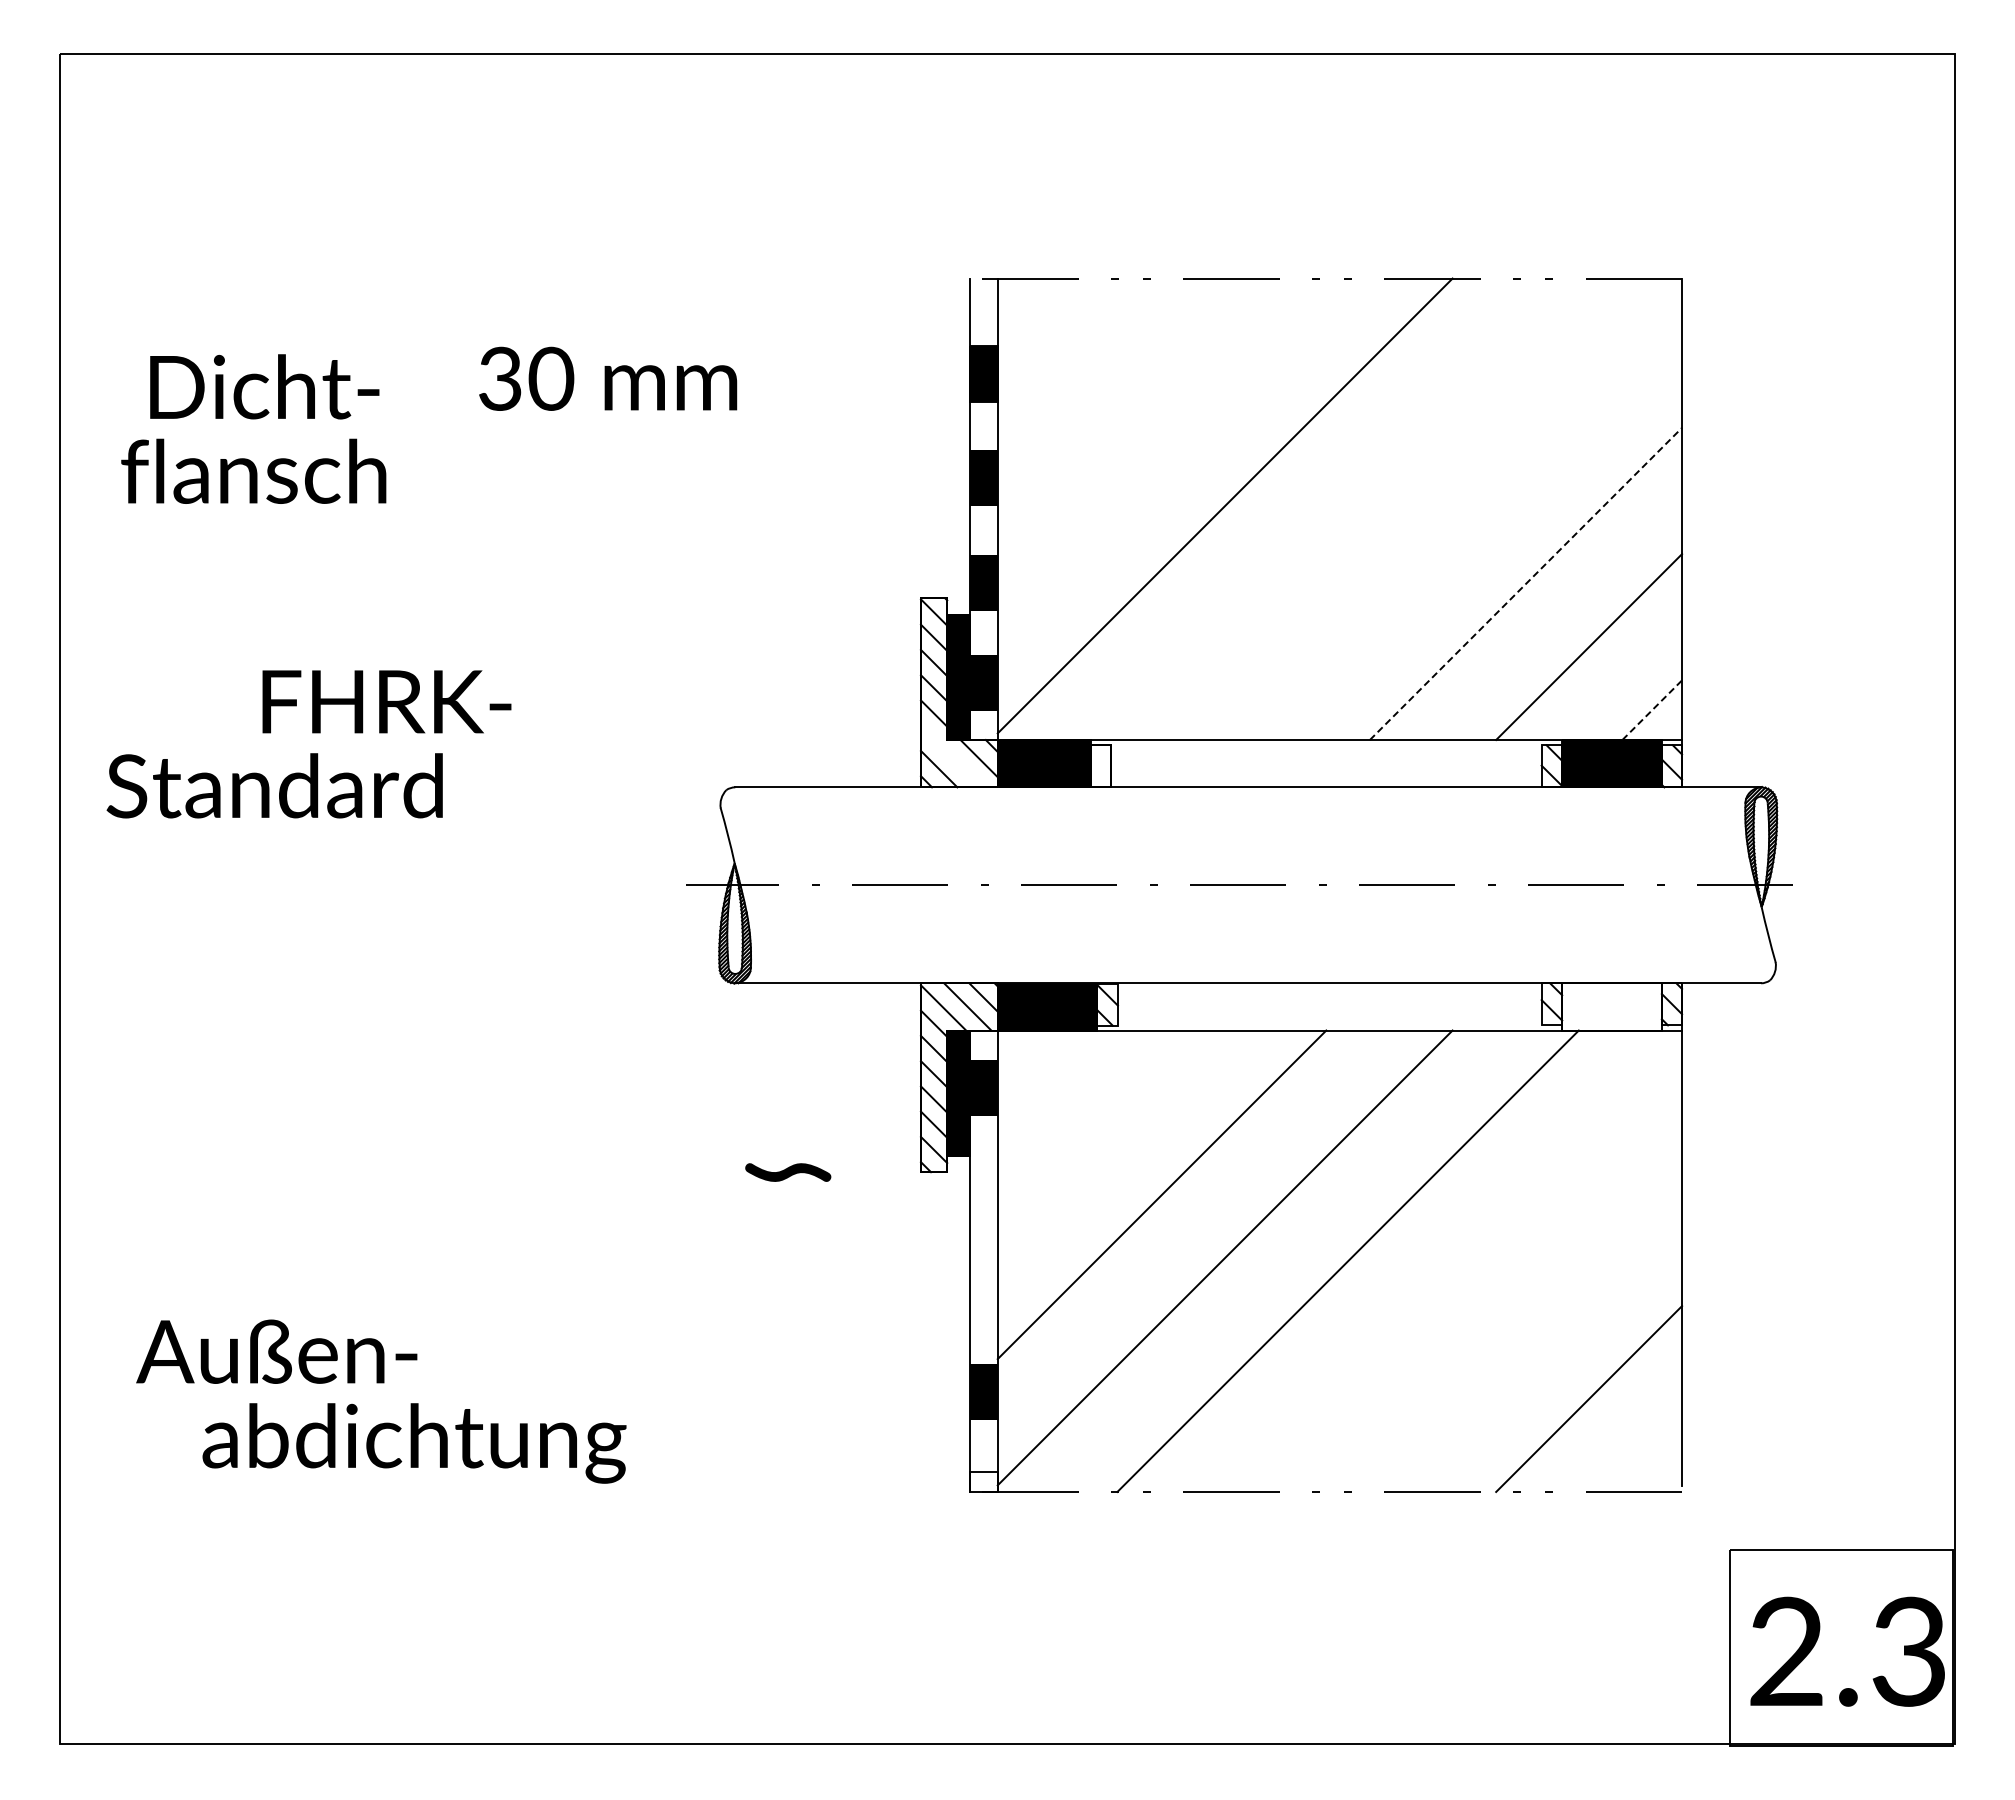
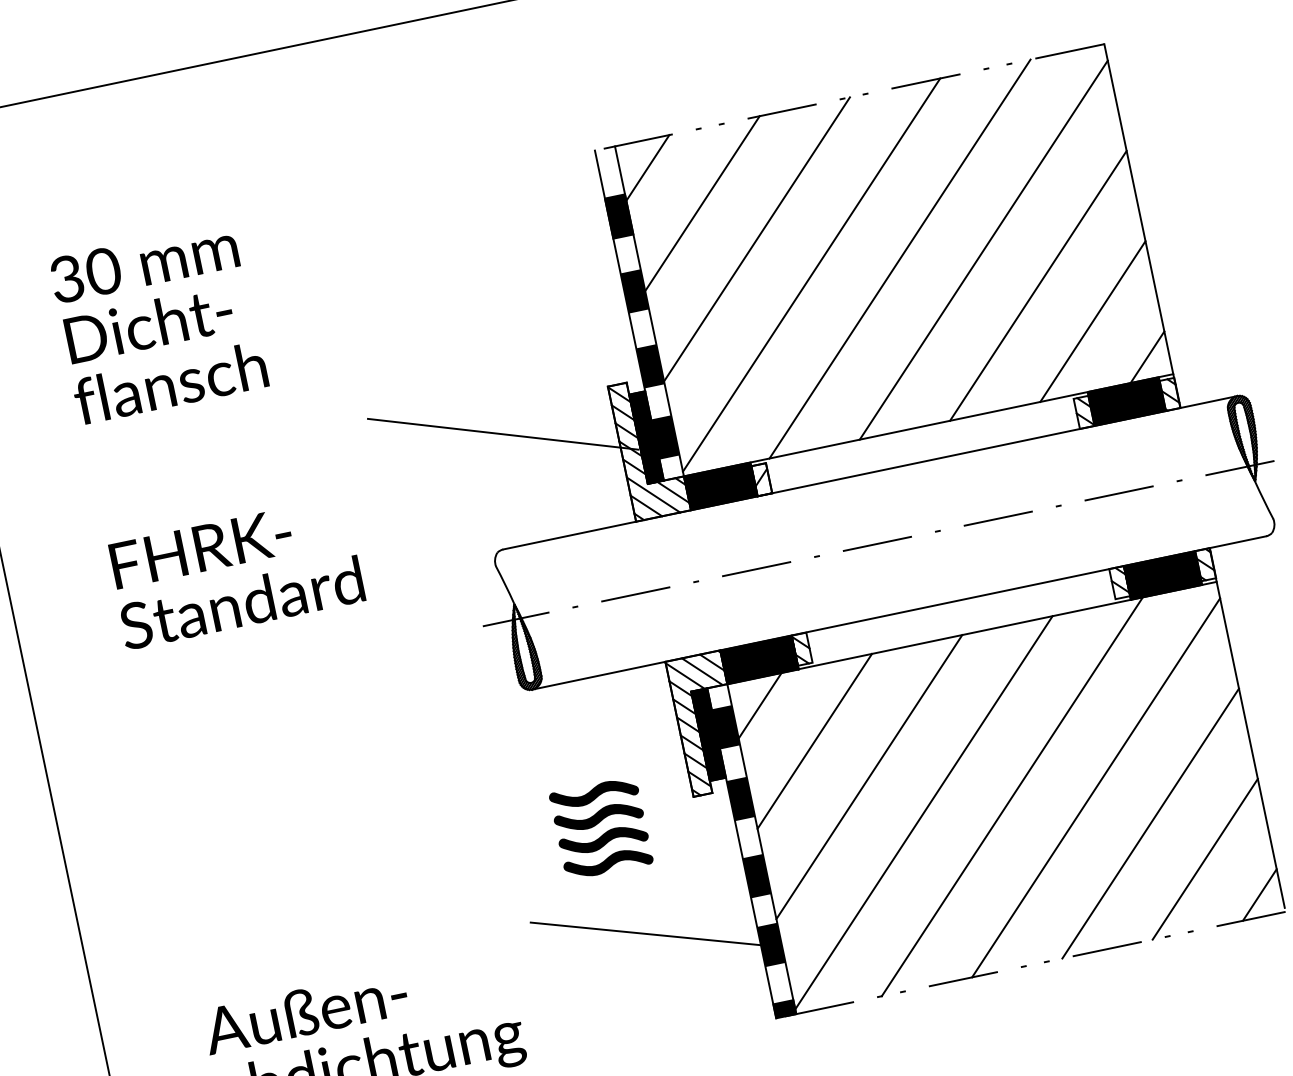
line: (1035, 316) -> (647, 167), added
text: (608, 378) -> (144, 262), moved
line: (1098, 379) -> (702, 203), added
text: (264, 386) -> (149, 324), moved
line: (1161, 442) -> (756, 239), added
text: (253, 470) -> (170, 382), moved
line: (1347, 509) -> (899, 259), added
line: (1462, 520) -> (983, 250), added
line: (1525, 583) -> (1037, 285), dashed -> solid
line: (766, 632) -> (502, 434), added
text: (386, 701) -> (201, 548), moved
line: (1652, 709) -> (1147, 356), dashed -> solid
line: (951, 756) -> (653, 495), added
hatch: (1100, 770) -> (761, 482), added
text: (274, 785) -> (241, 602), moved
fill: (1611, 1006) -> (1162, 575), added
line: (1035, 1068) -> (760, 705), added
line: (1098, 1131) -> (814, 741), added
fill: (787, 1139) -> (593, 793), added
part: (787, 1172) -> (598, 817), size x1.43
fill: (983, 1188) -> (740, 799), added
fill: (787, 1204) -> (603, 839), added
fill: (787, 1236) -> (607, 862), added
line: (1462, 1272) -> (1095, 787), added
fill: (983, 1296) -> (756, 876), added
line: (1525, 1335) -> (1150, 823), added
line: (829, 1345) -> (654, 934), added
text: (276, 1351) -> (305, 1011), moved
line: (1652, 1461) -> (1259, 894), added
fill: (983, 1481) -> (784, 1008), added

